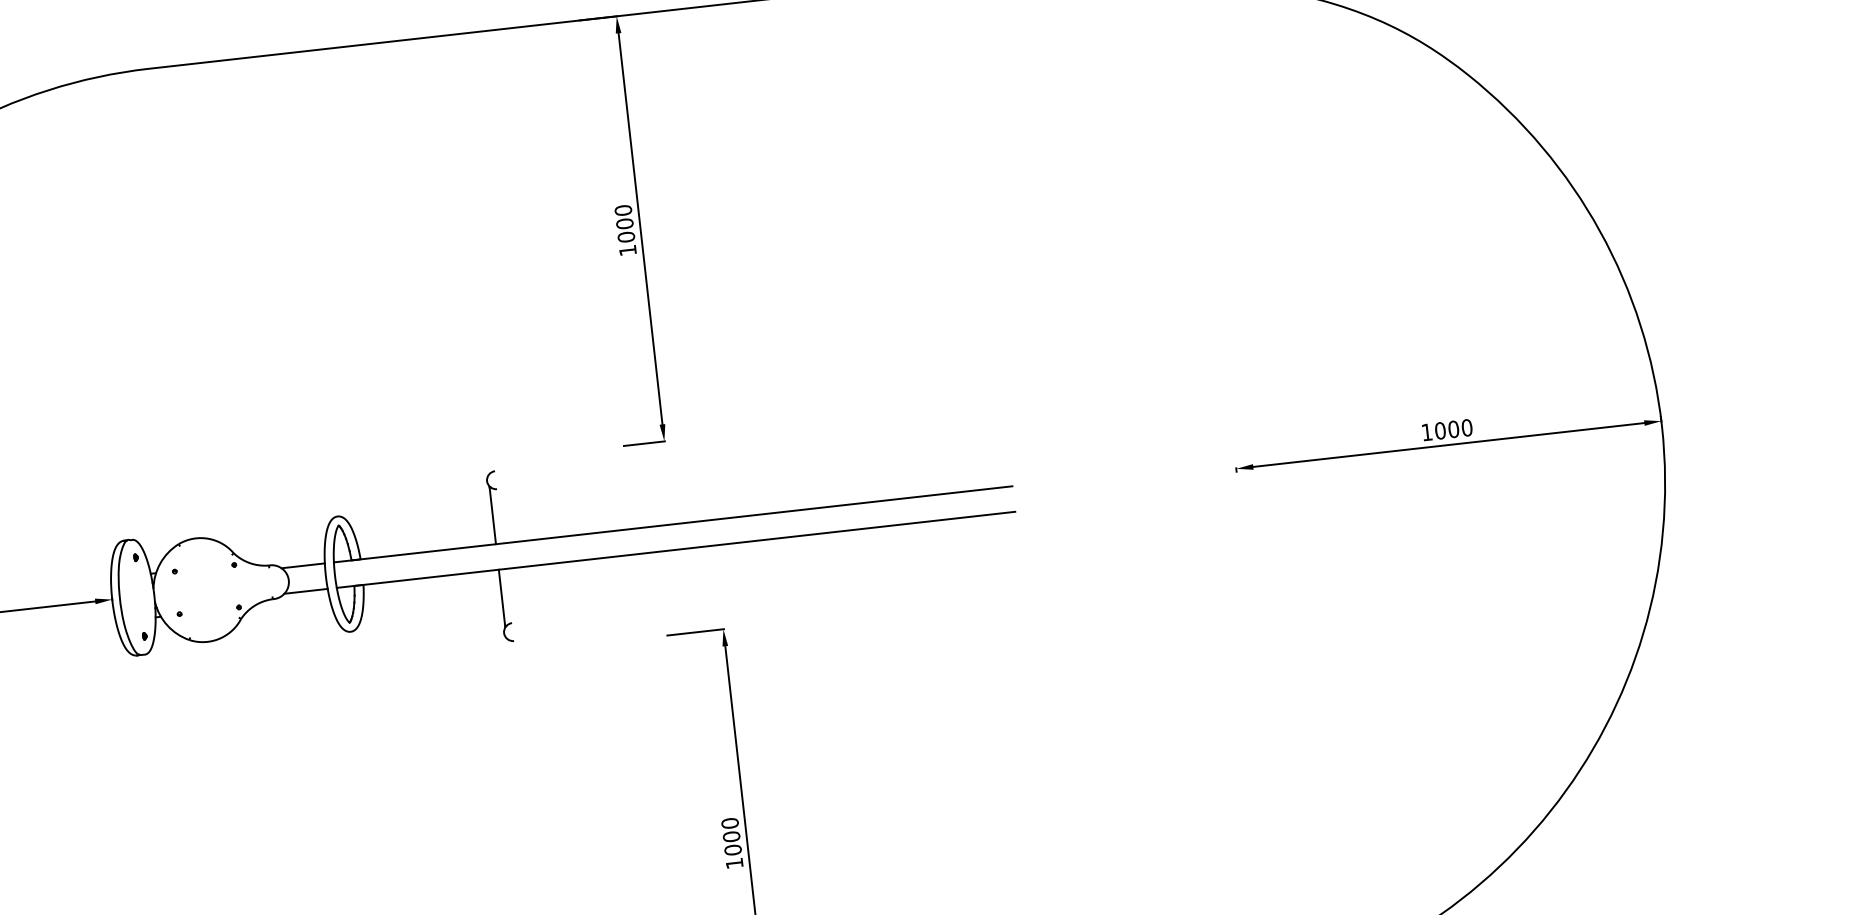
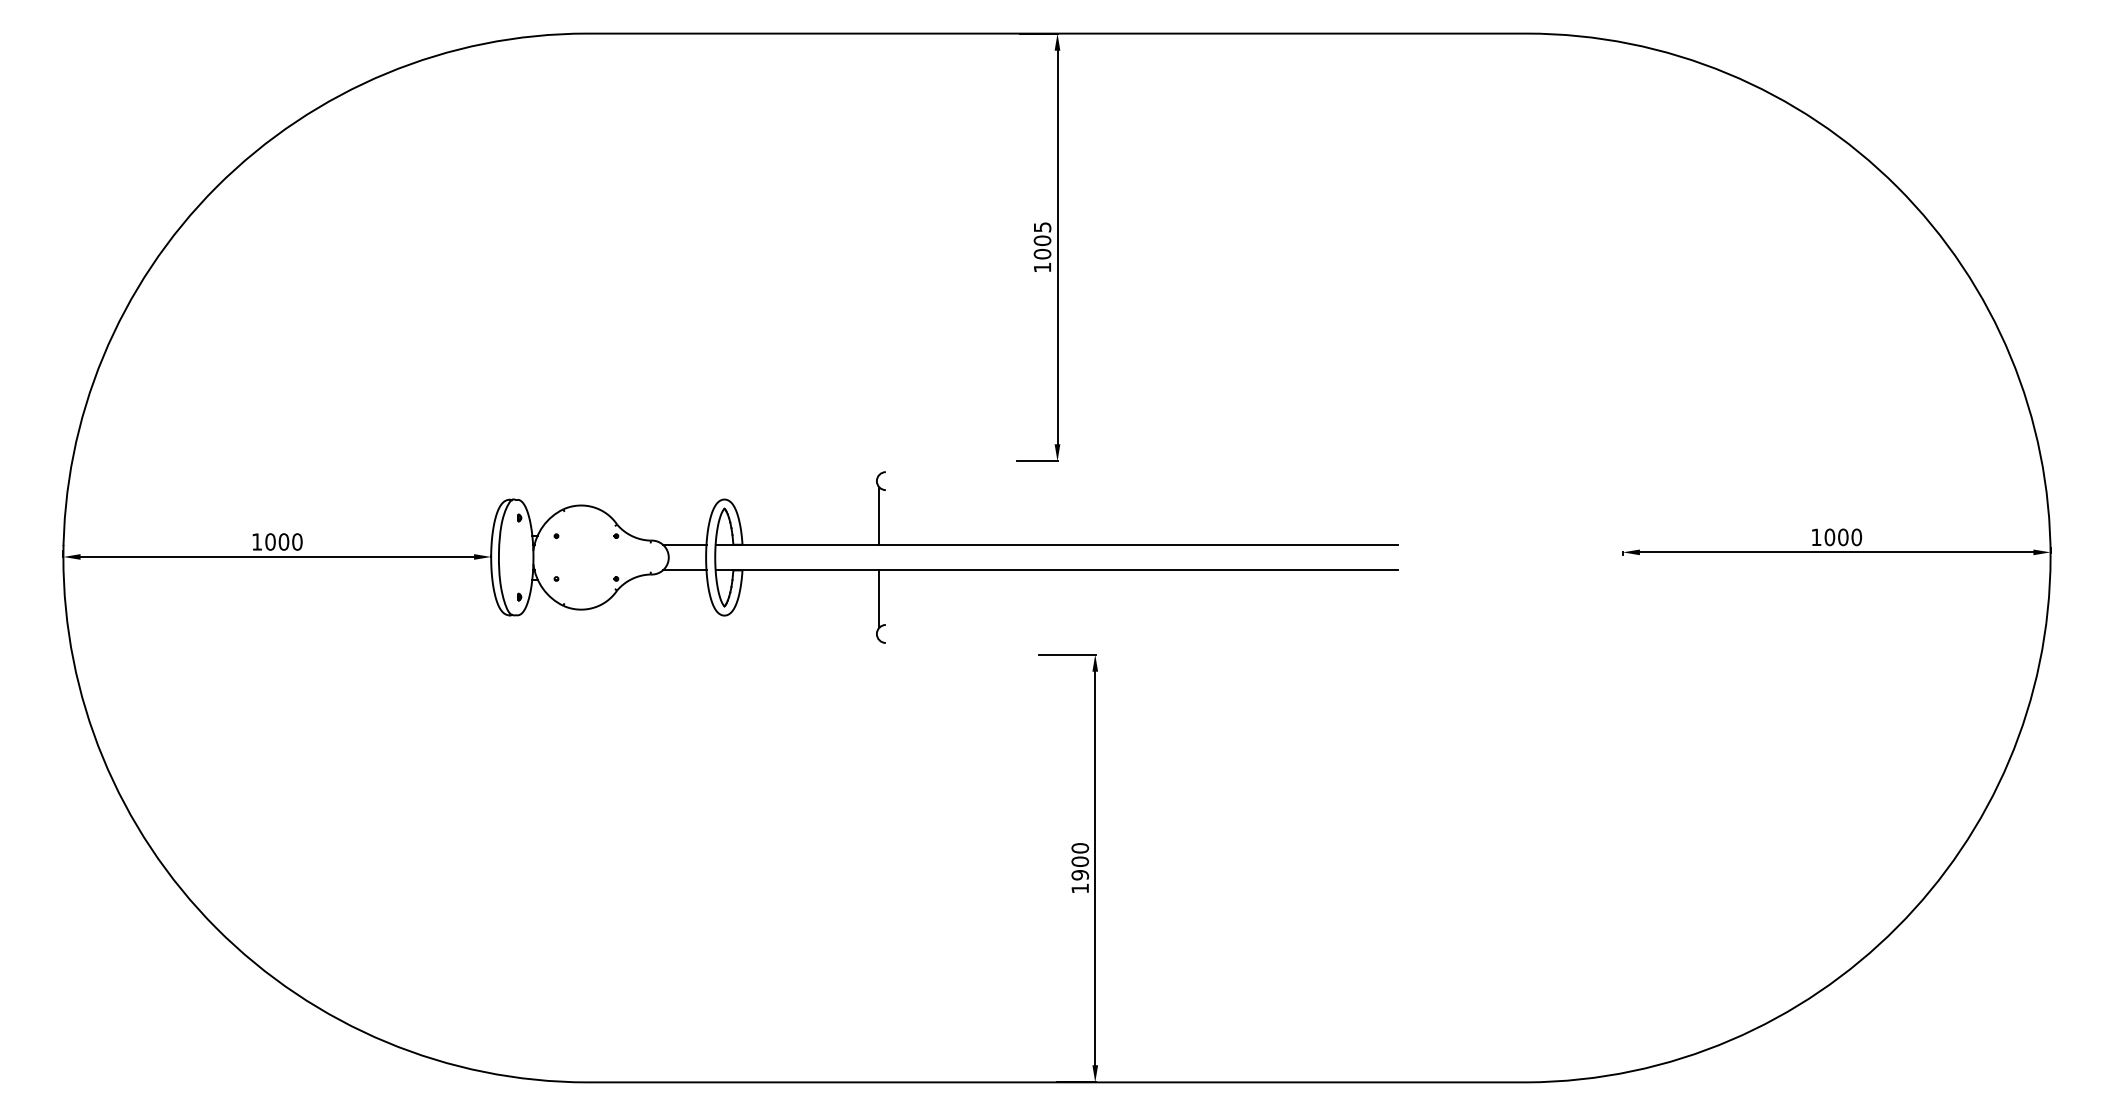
text: (623, 210) -> (1042, 227), 1000 -> 1005
text: (733, 850) -> (1080, 875), 1000 -> 1900

